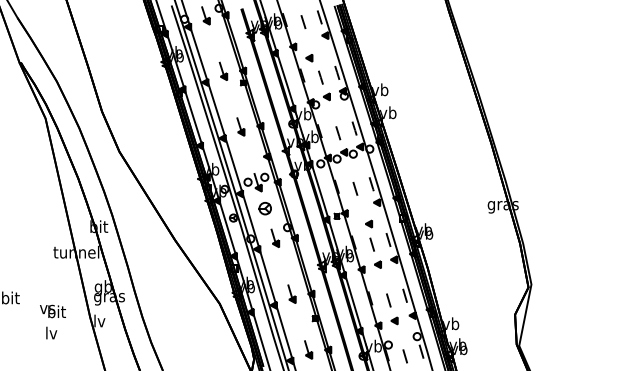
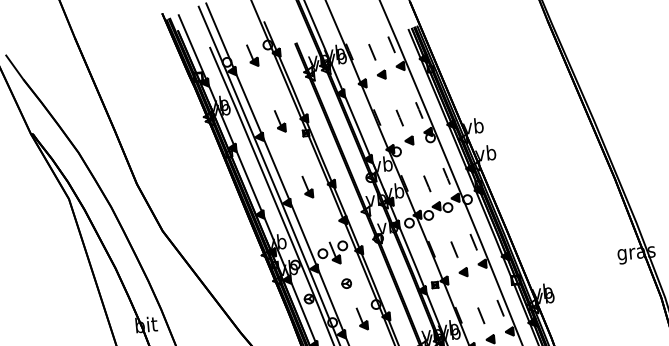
part: (309, 58) -> (381, 75), moved
part: (264, 207) -> (345, 282), size x0.62
part: (369, 223) -> (464, 271), moved

